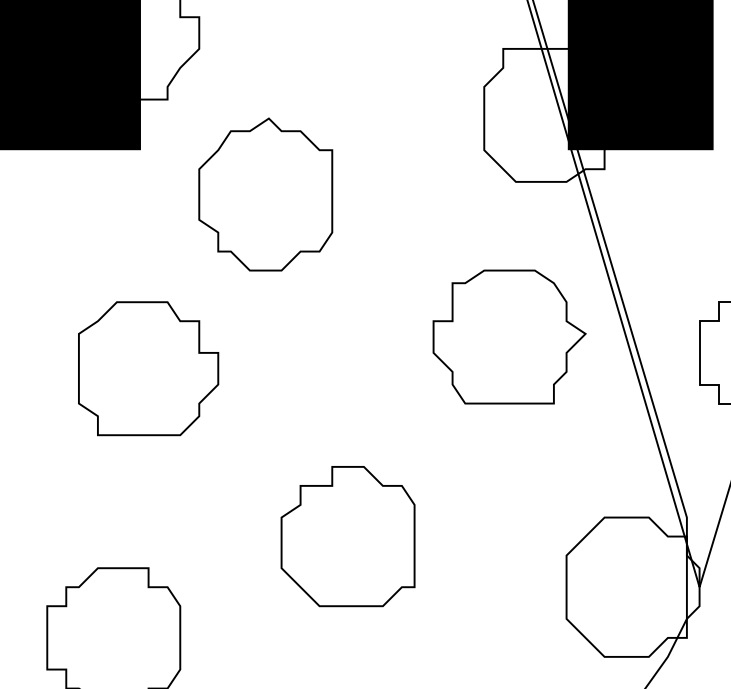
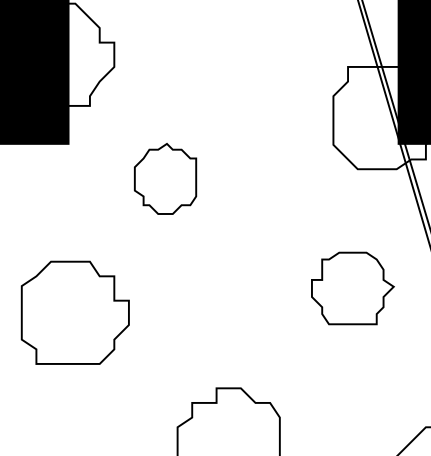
part: (265, 194) -> (165, 178), size x0.6
part: (509, 336) -> (352, 288), size x0.7

